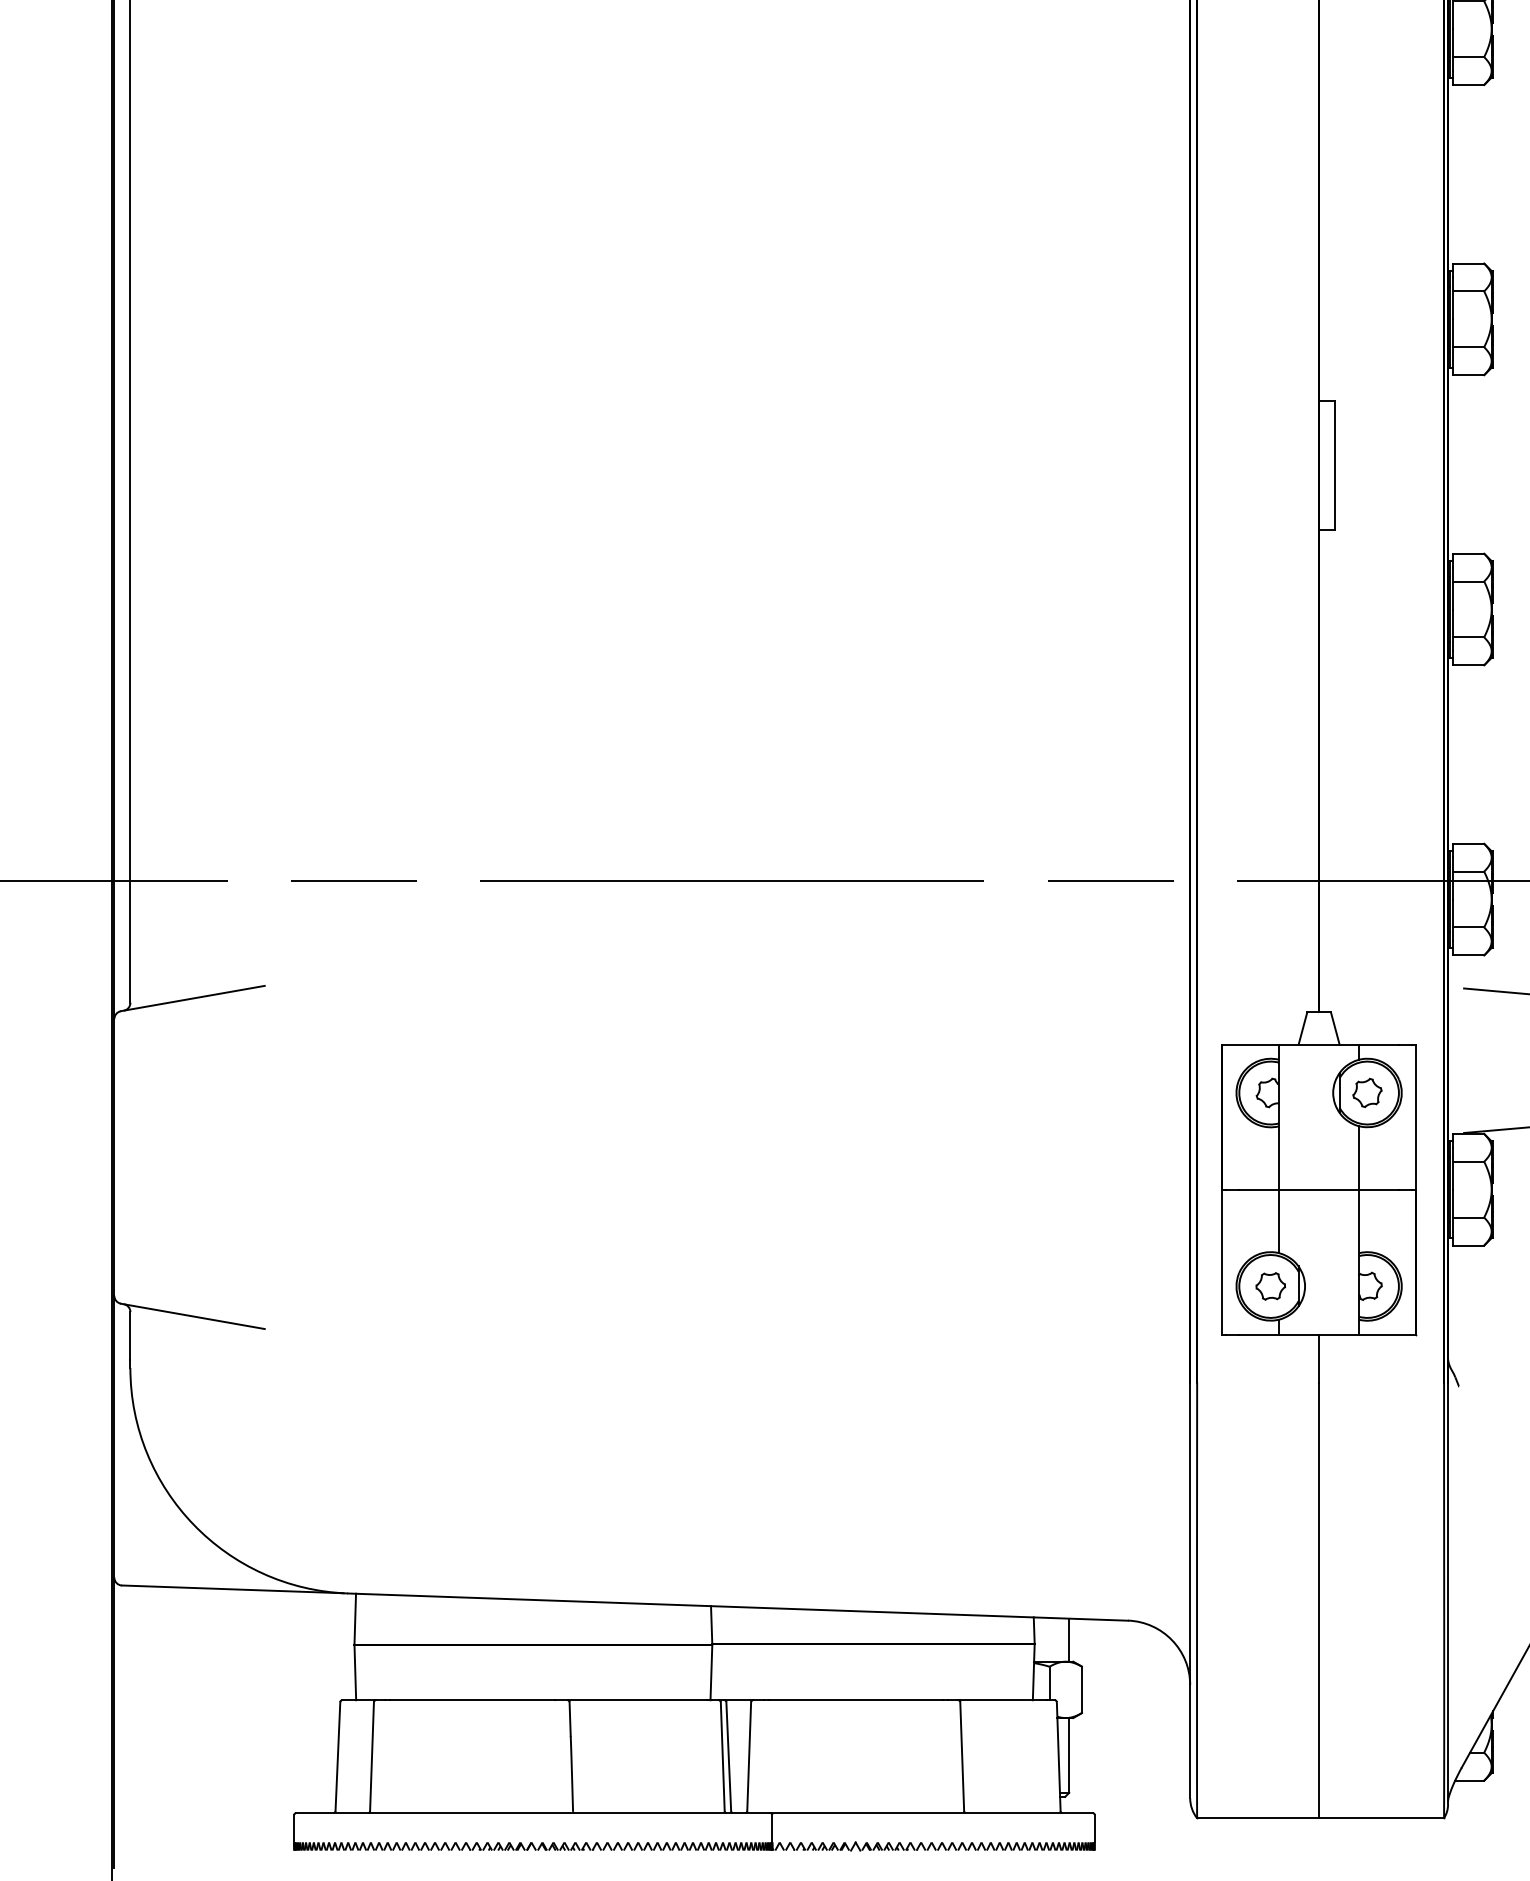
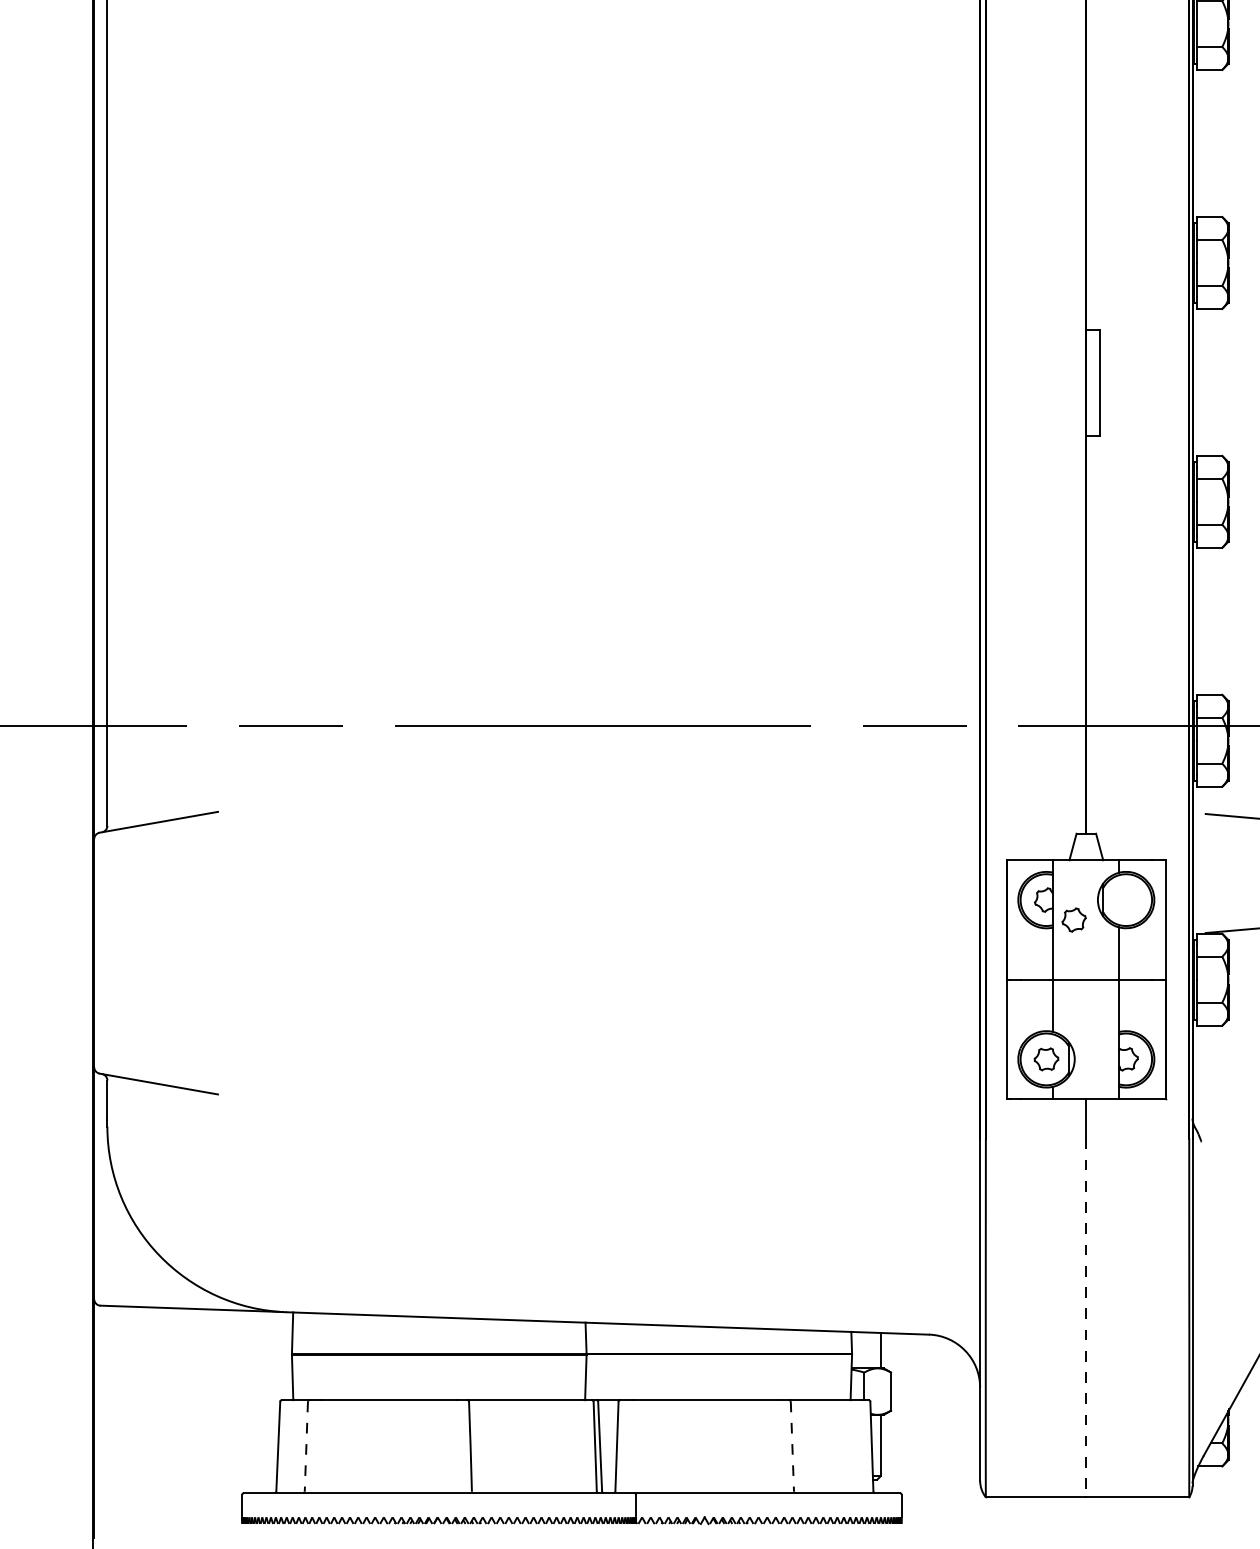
part: (1366, 1092) -> (1073, 919), moved
line: (1319, 1601) -> (1086, 1318), solid -> dashed
line: (372, 1756) -> (306, 1446), solid -> dashed
line: (962, 1756) -> (792, 1446), solid -> dashed

